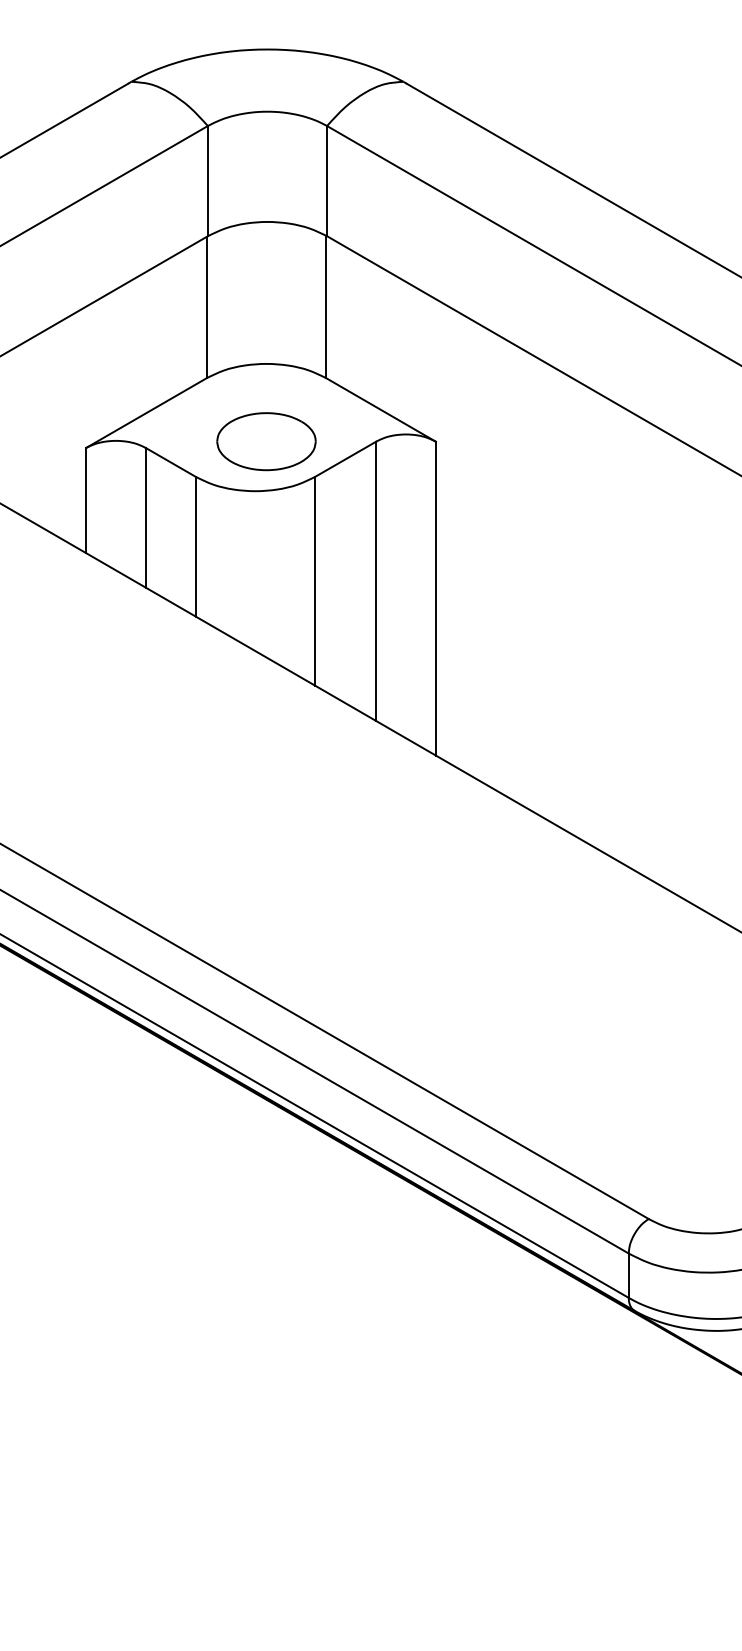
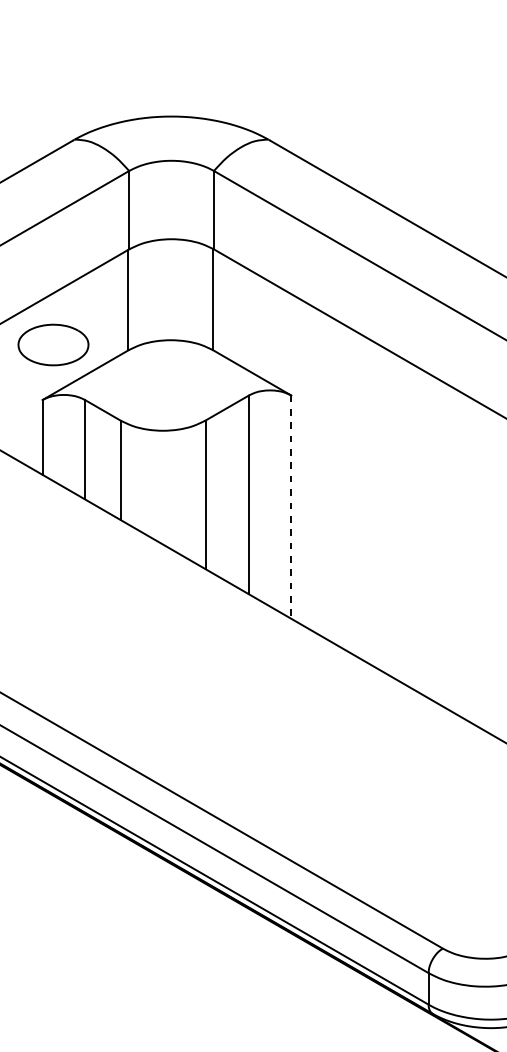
part: (266, 441) -> (53, 344), moved
line: (435, 598) -> (291, 507), solid -> dashed

